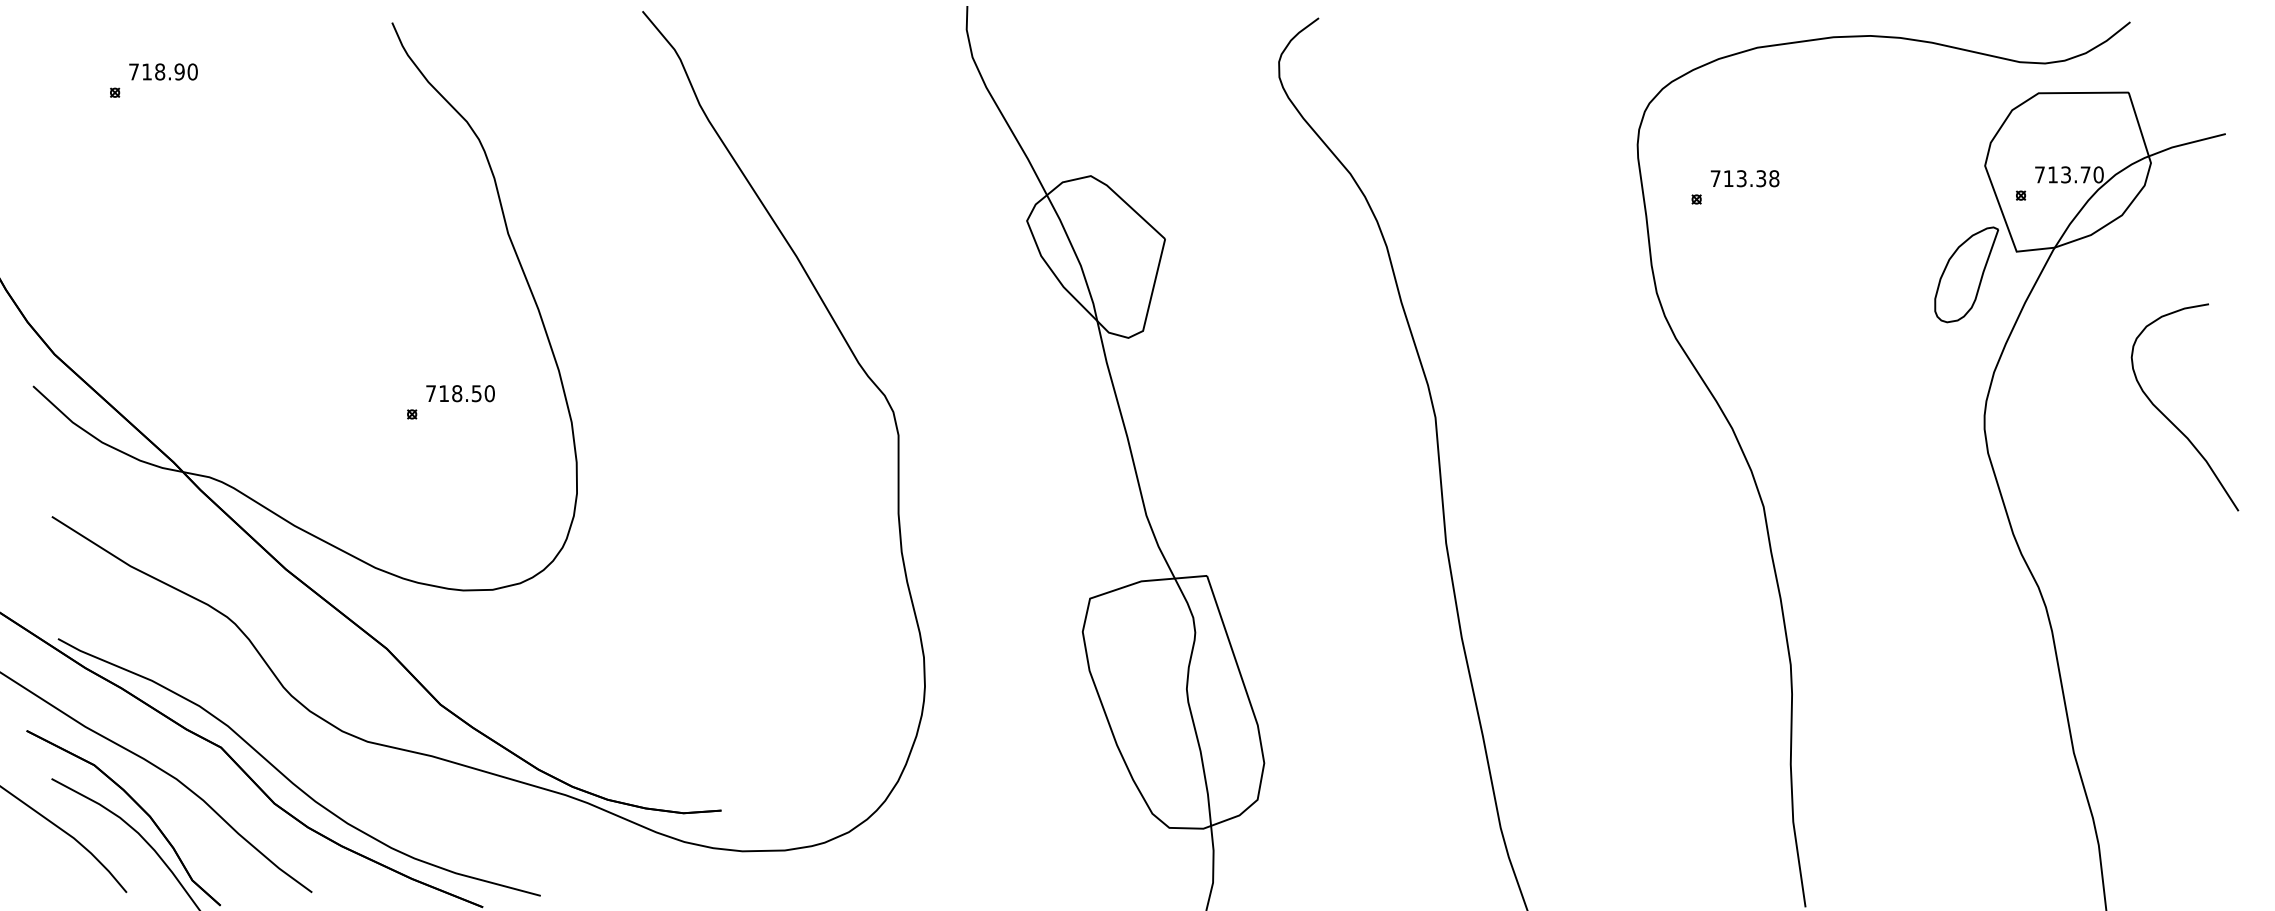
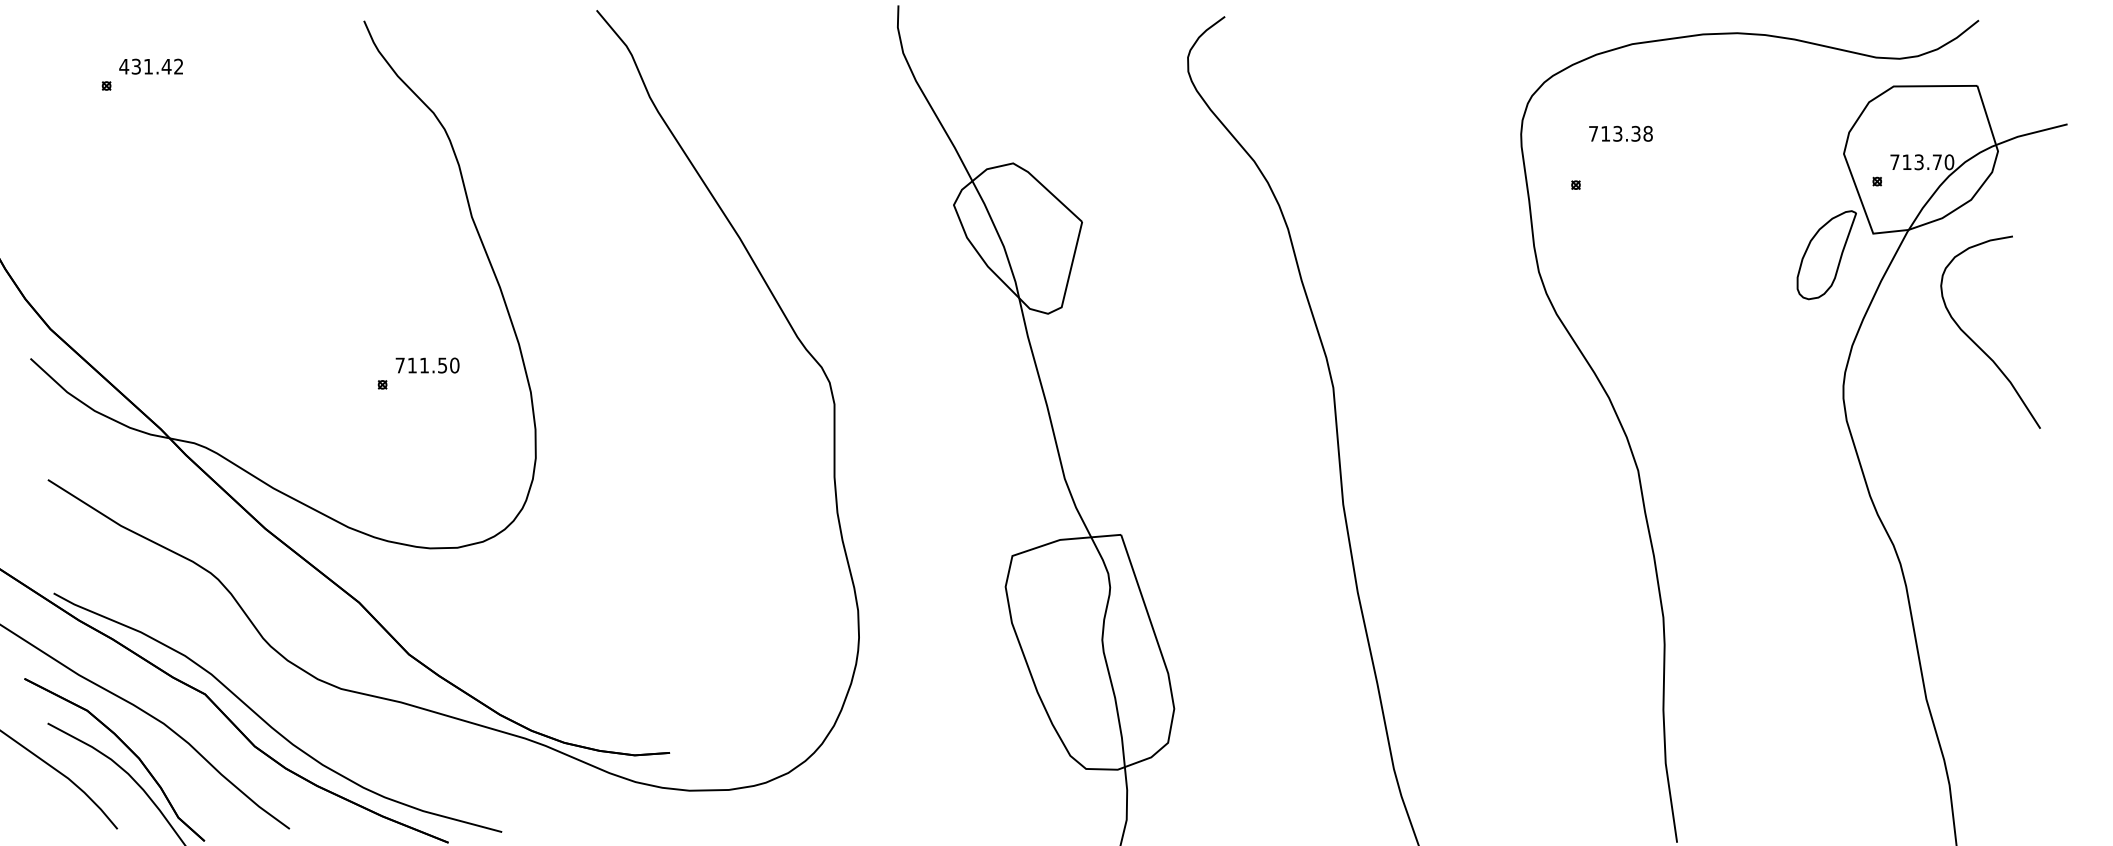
text: (163, 71) -> (151, 66), 718.90 -> 431.42
text: (1744, 178) -> (1620, 133), moved
text: (457, 393) -> (424, 365), 718.50 -> 711.50
curve: (2170, 420) -> (1977, 344), moved

